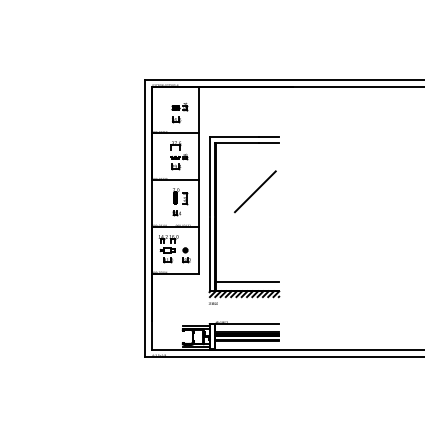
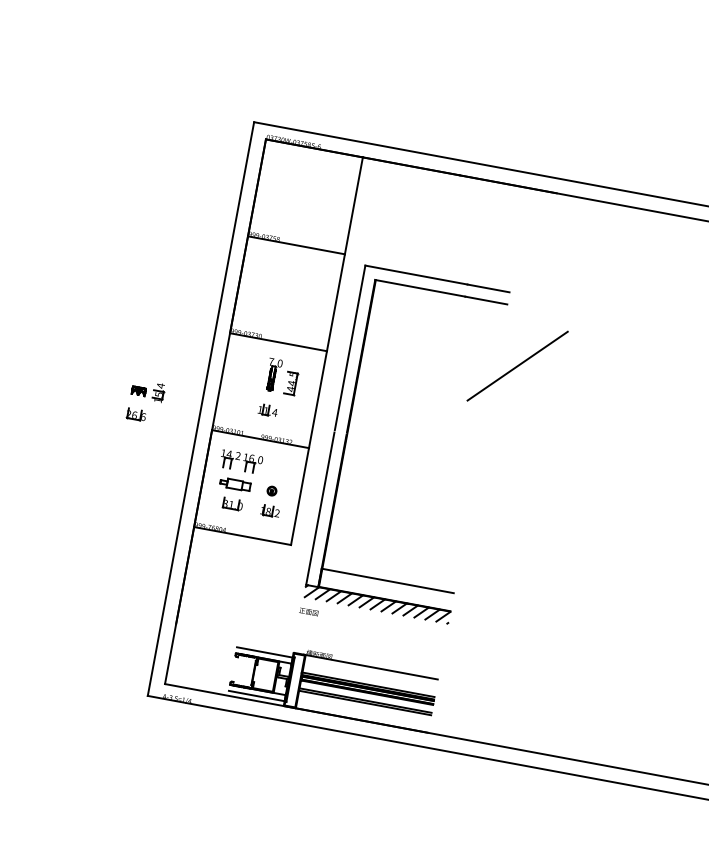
part: (179, 112) -> (145, 401), moved
part: (179, 155) -> (296, 292), removed
line: (255, 191) -> (518, 365), moved

